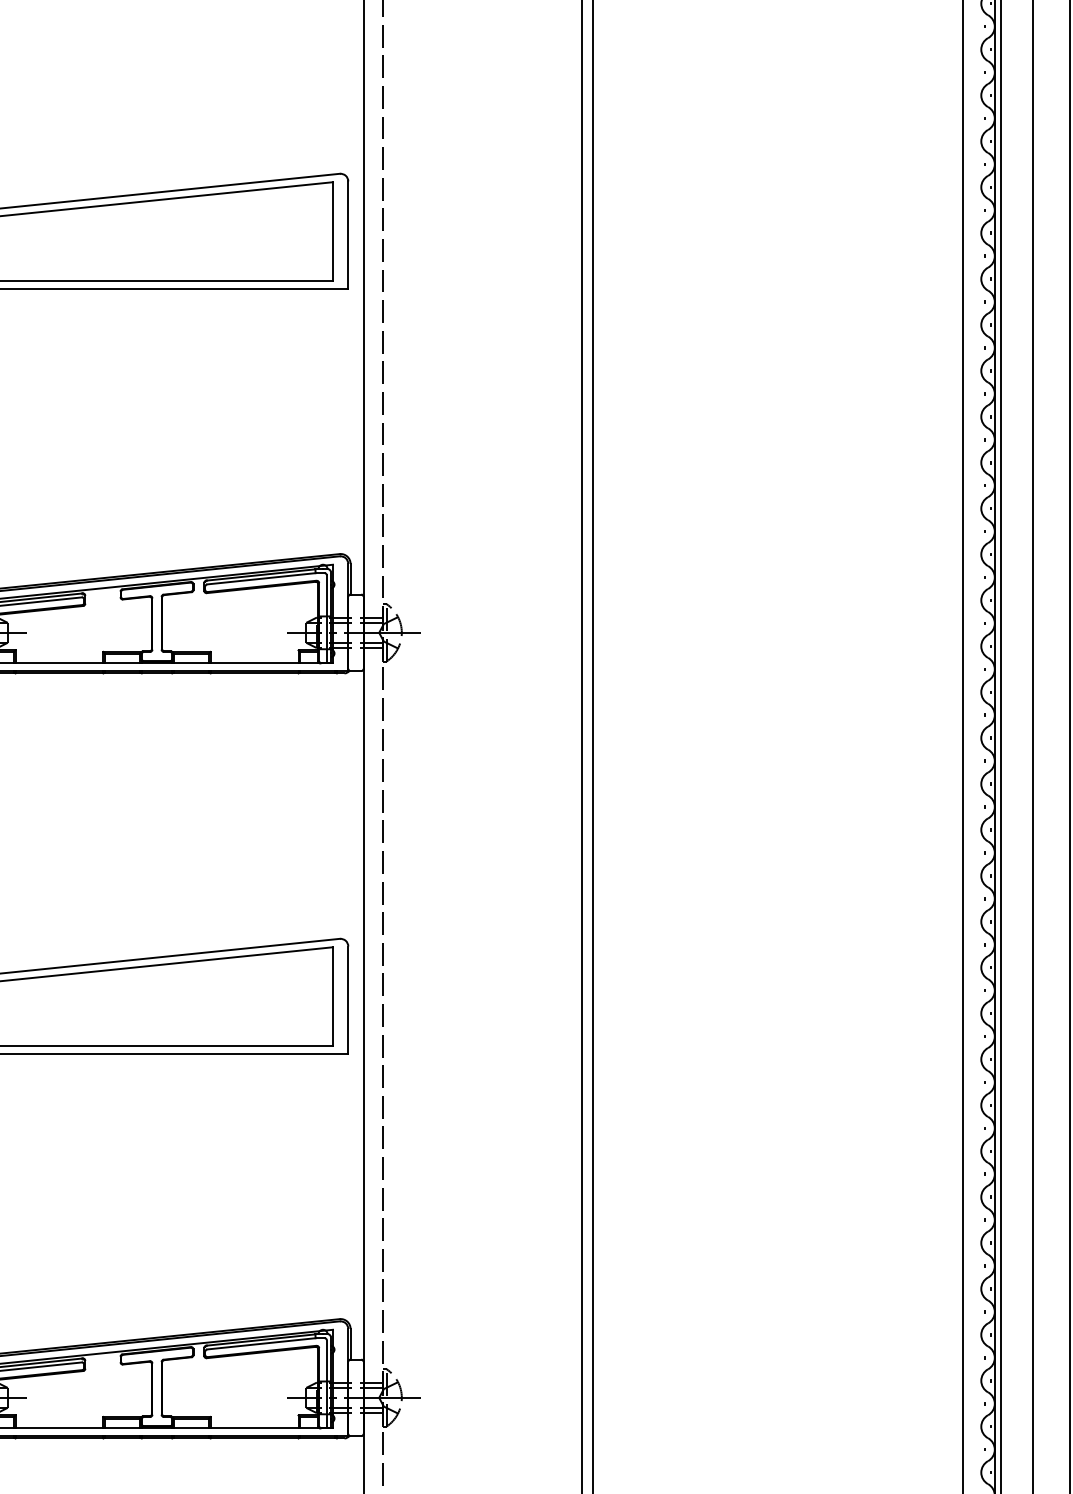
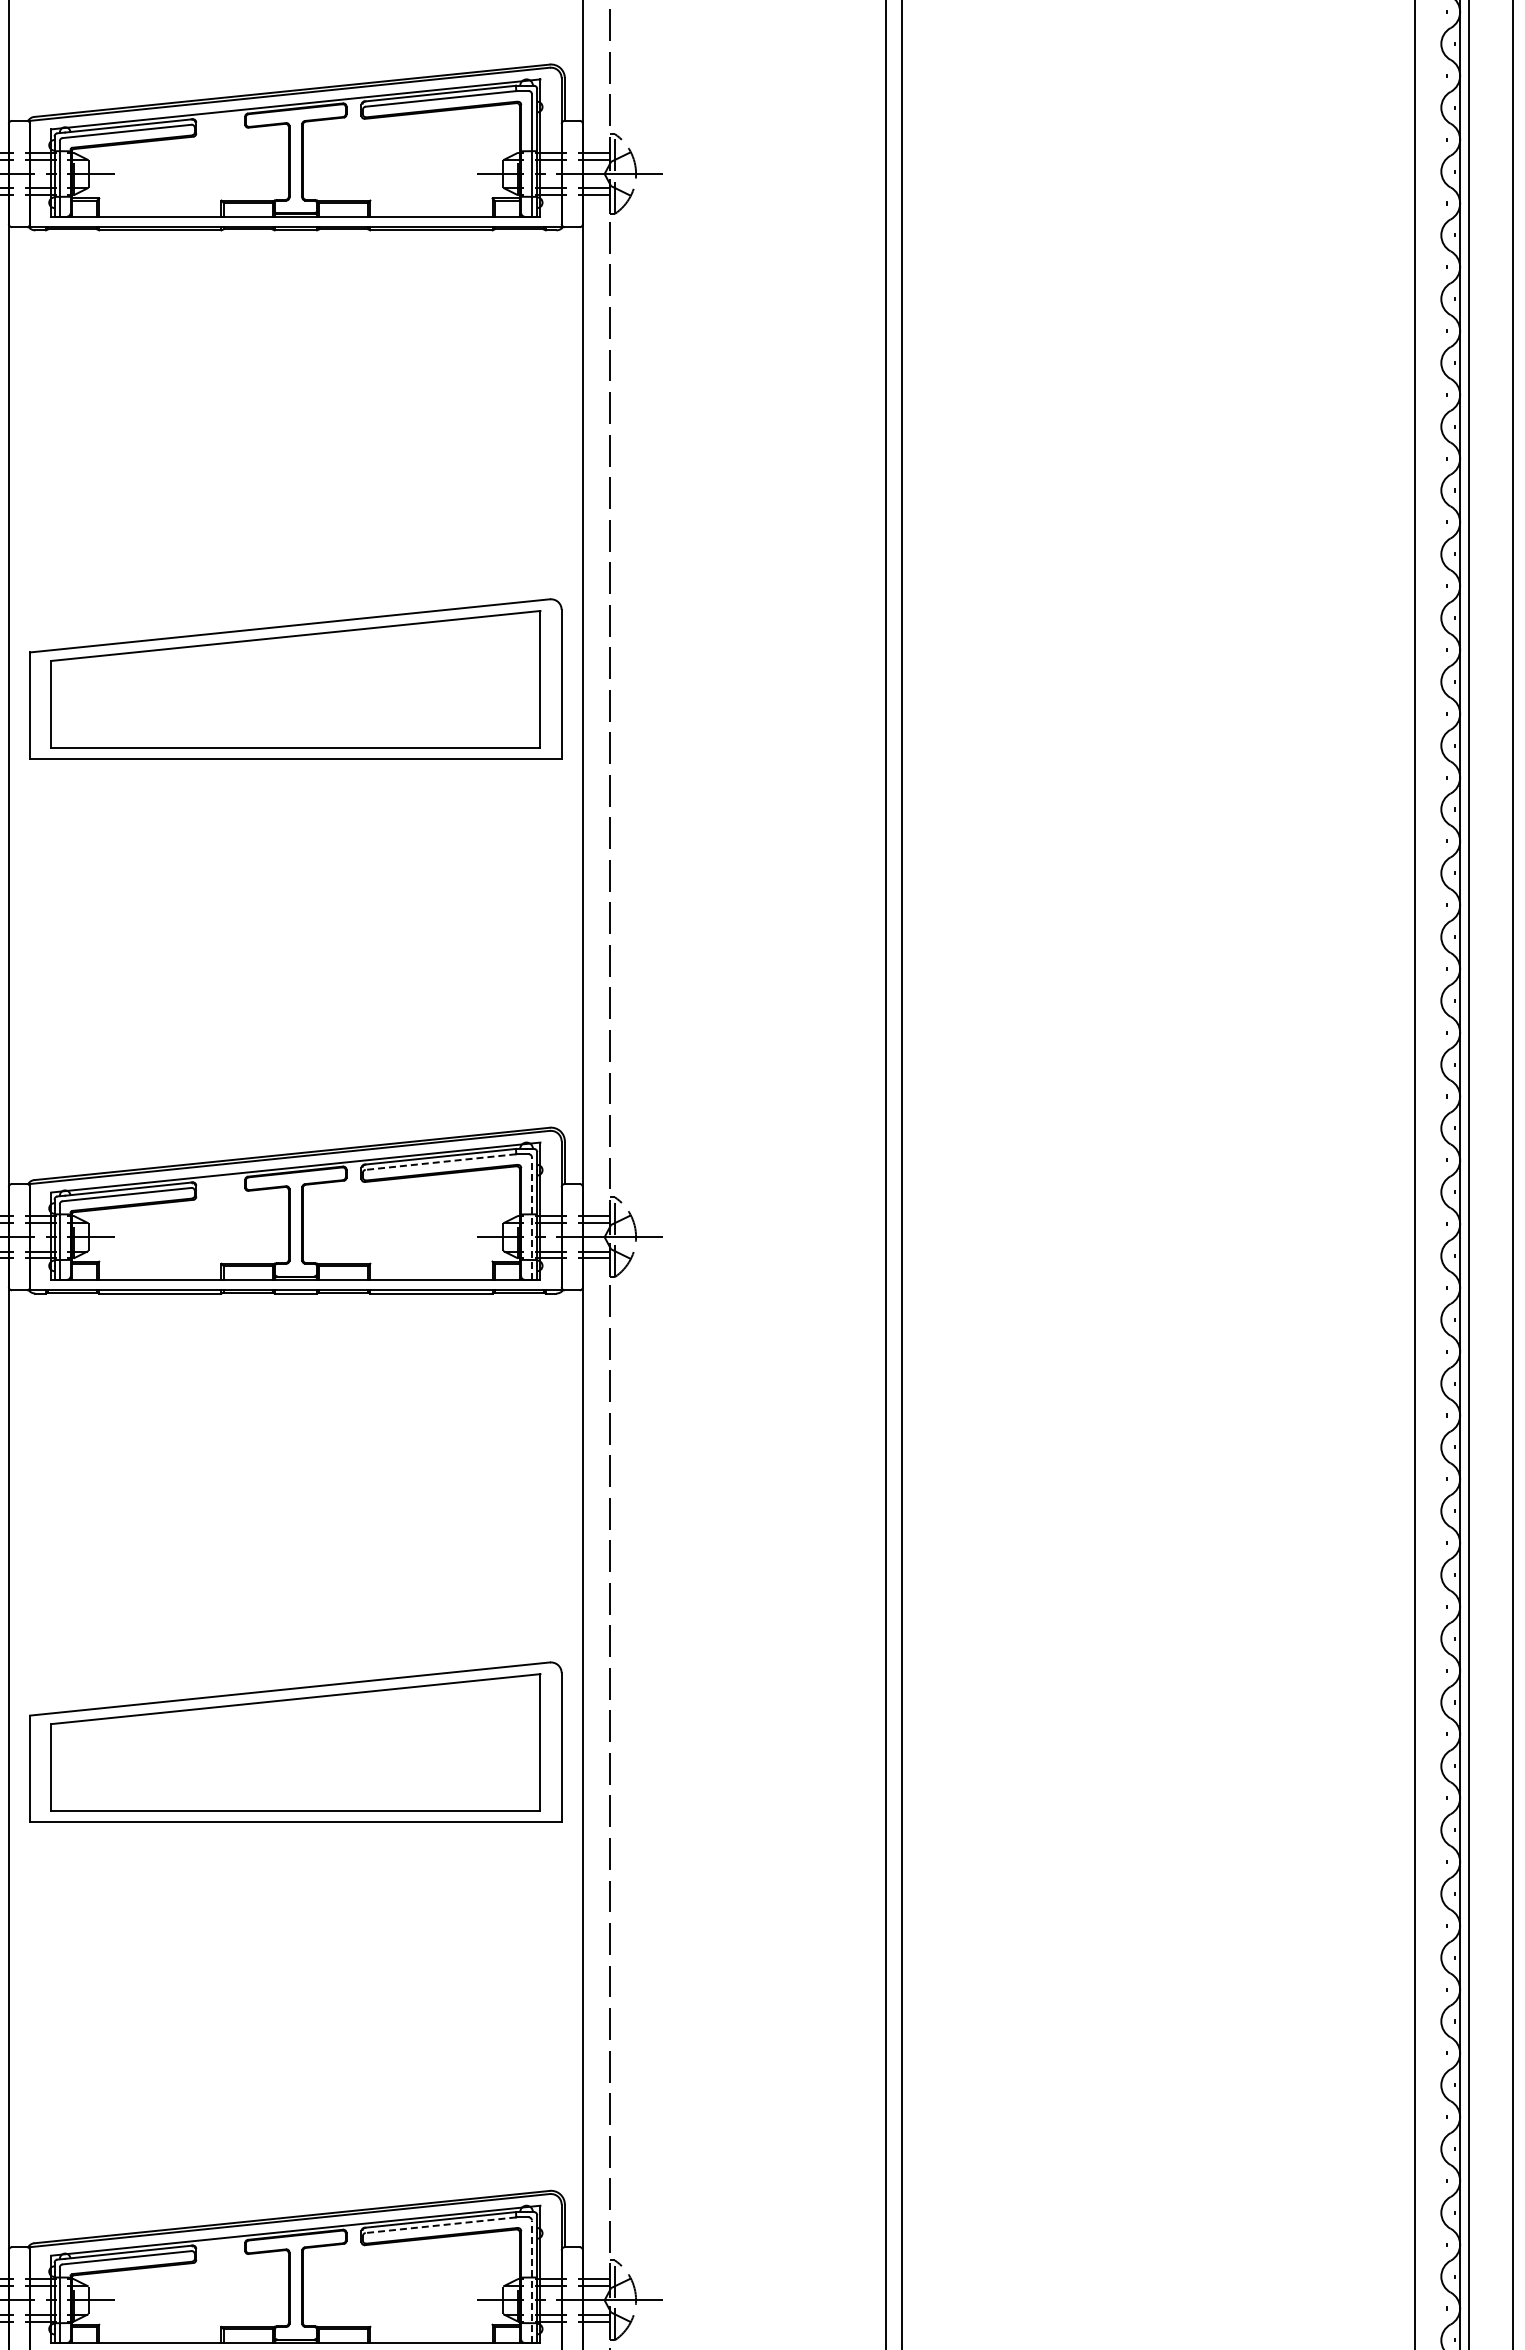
line: (261, 579) -> (441, 1162), solid -> dashed
line: (326, 619) -> (531, 1218), solid -> dashed
line: (261, 1344) -> (441, 2225), solid -> dashed
line: (326, 1384) -> (531, 2281), solid -> dashed

